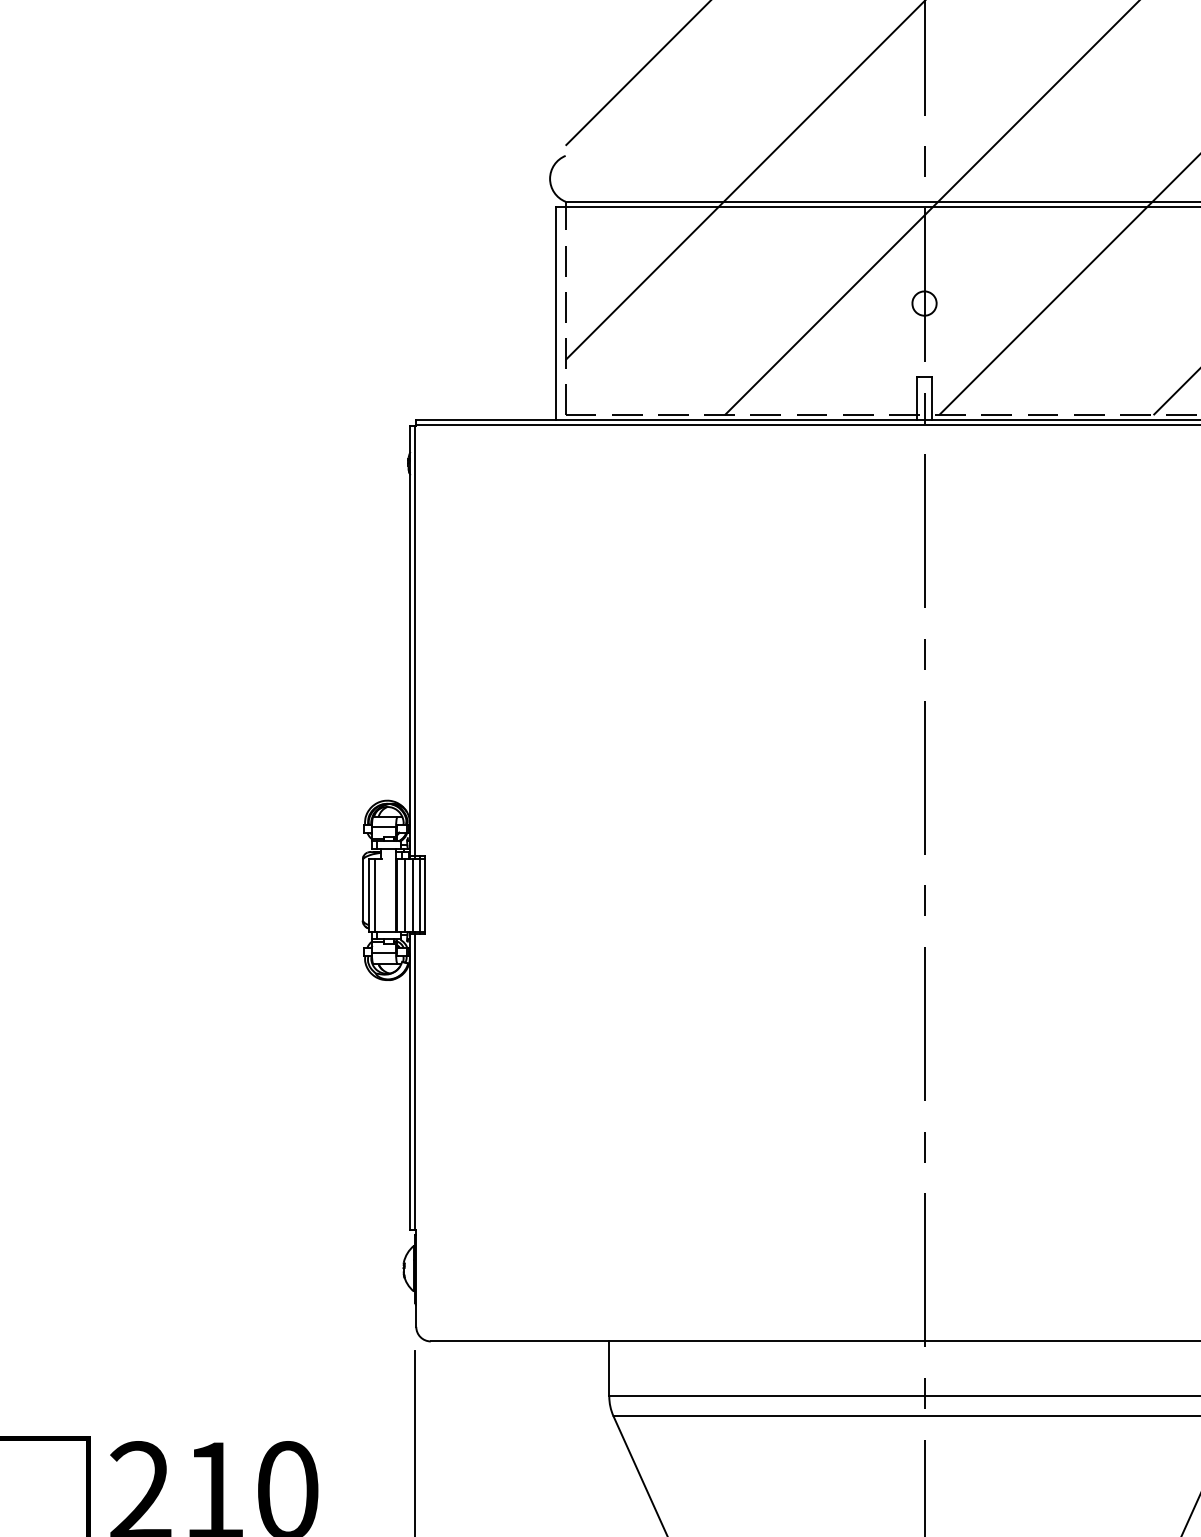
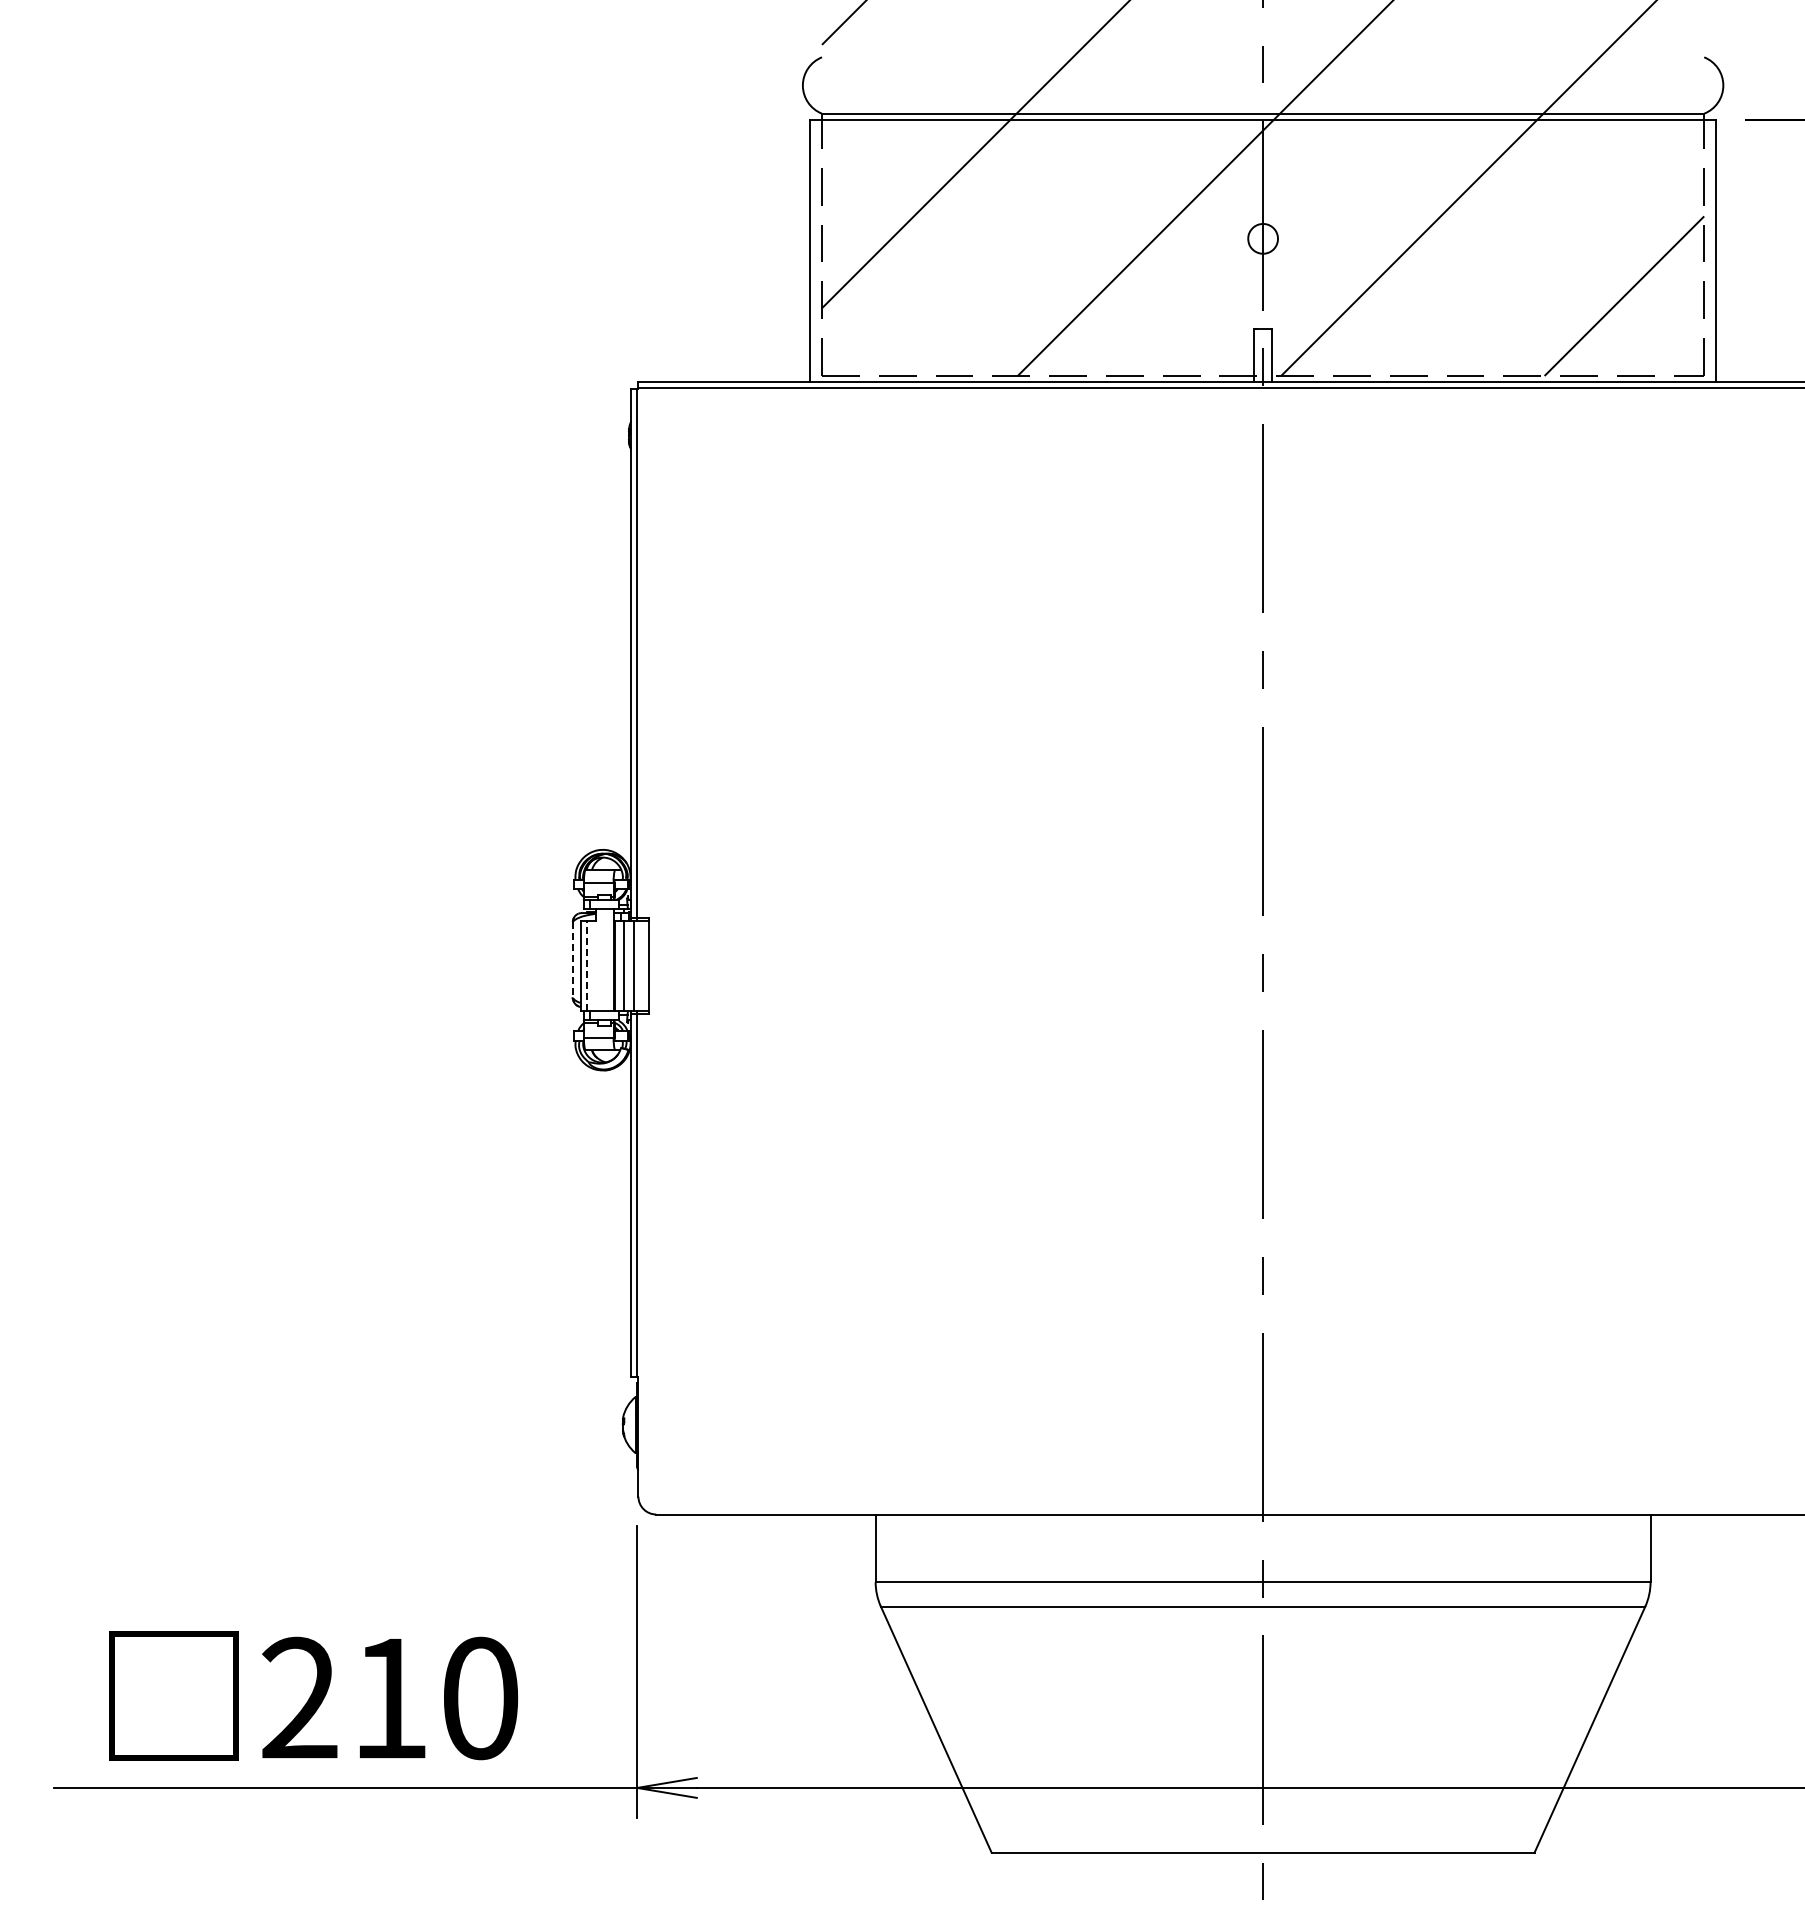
line: (362, 889) -> (572, 959), solid -> dashed
line: (420, 894) -> (643, 965), removed
line: (374, 895) -> (587, 966), solid -> dashed

